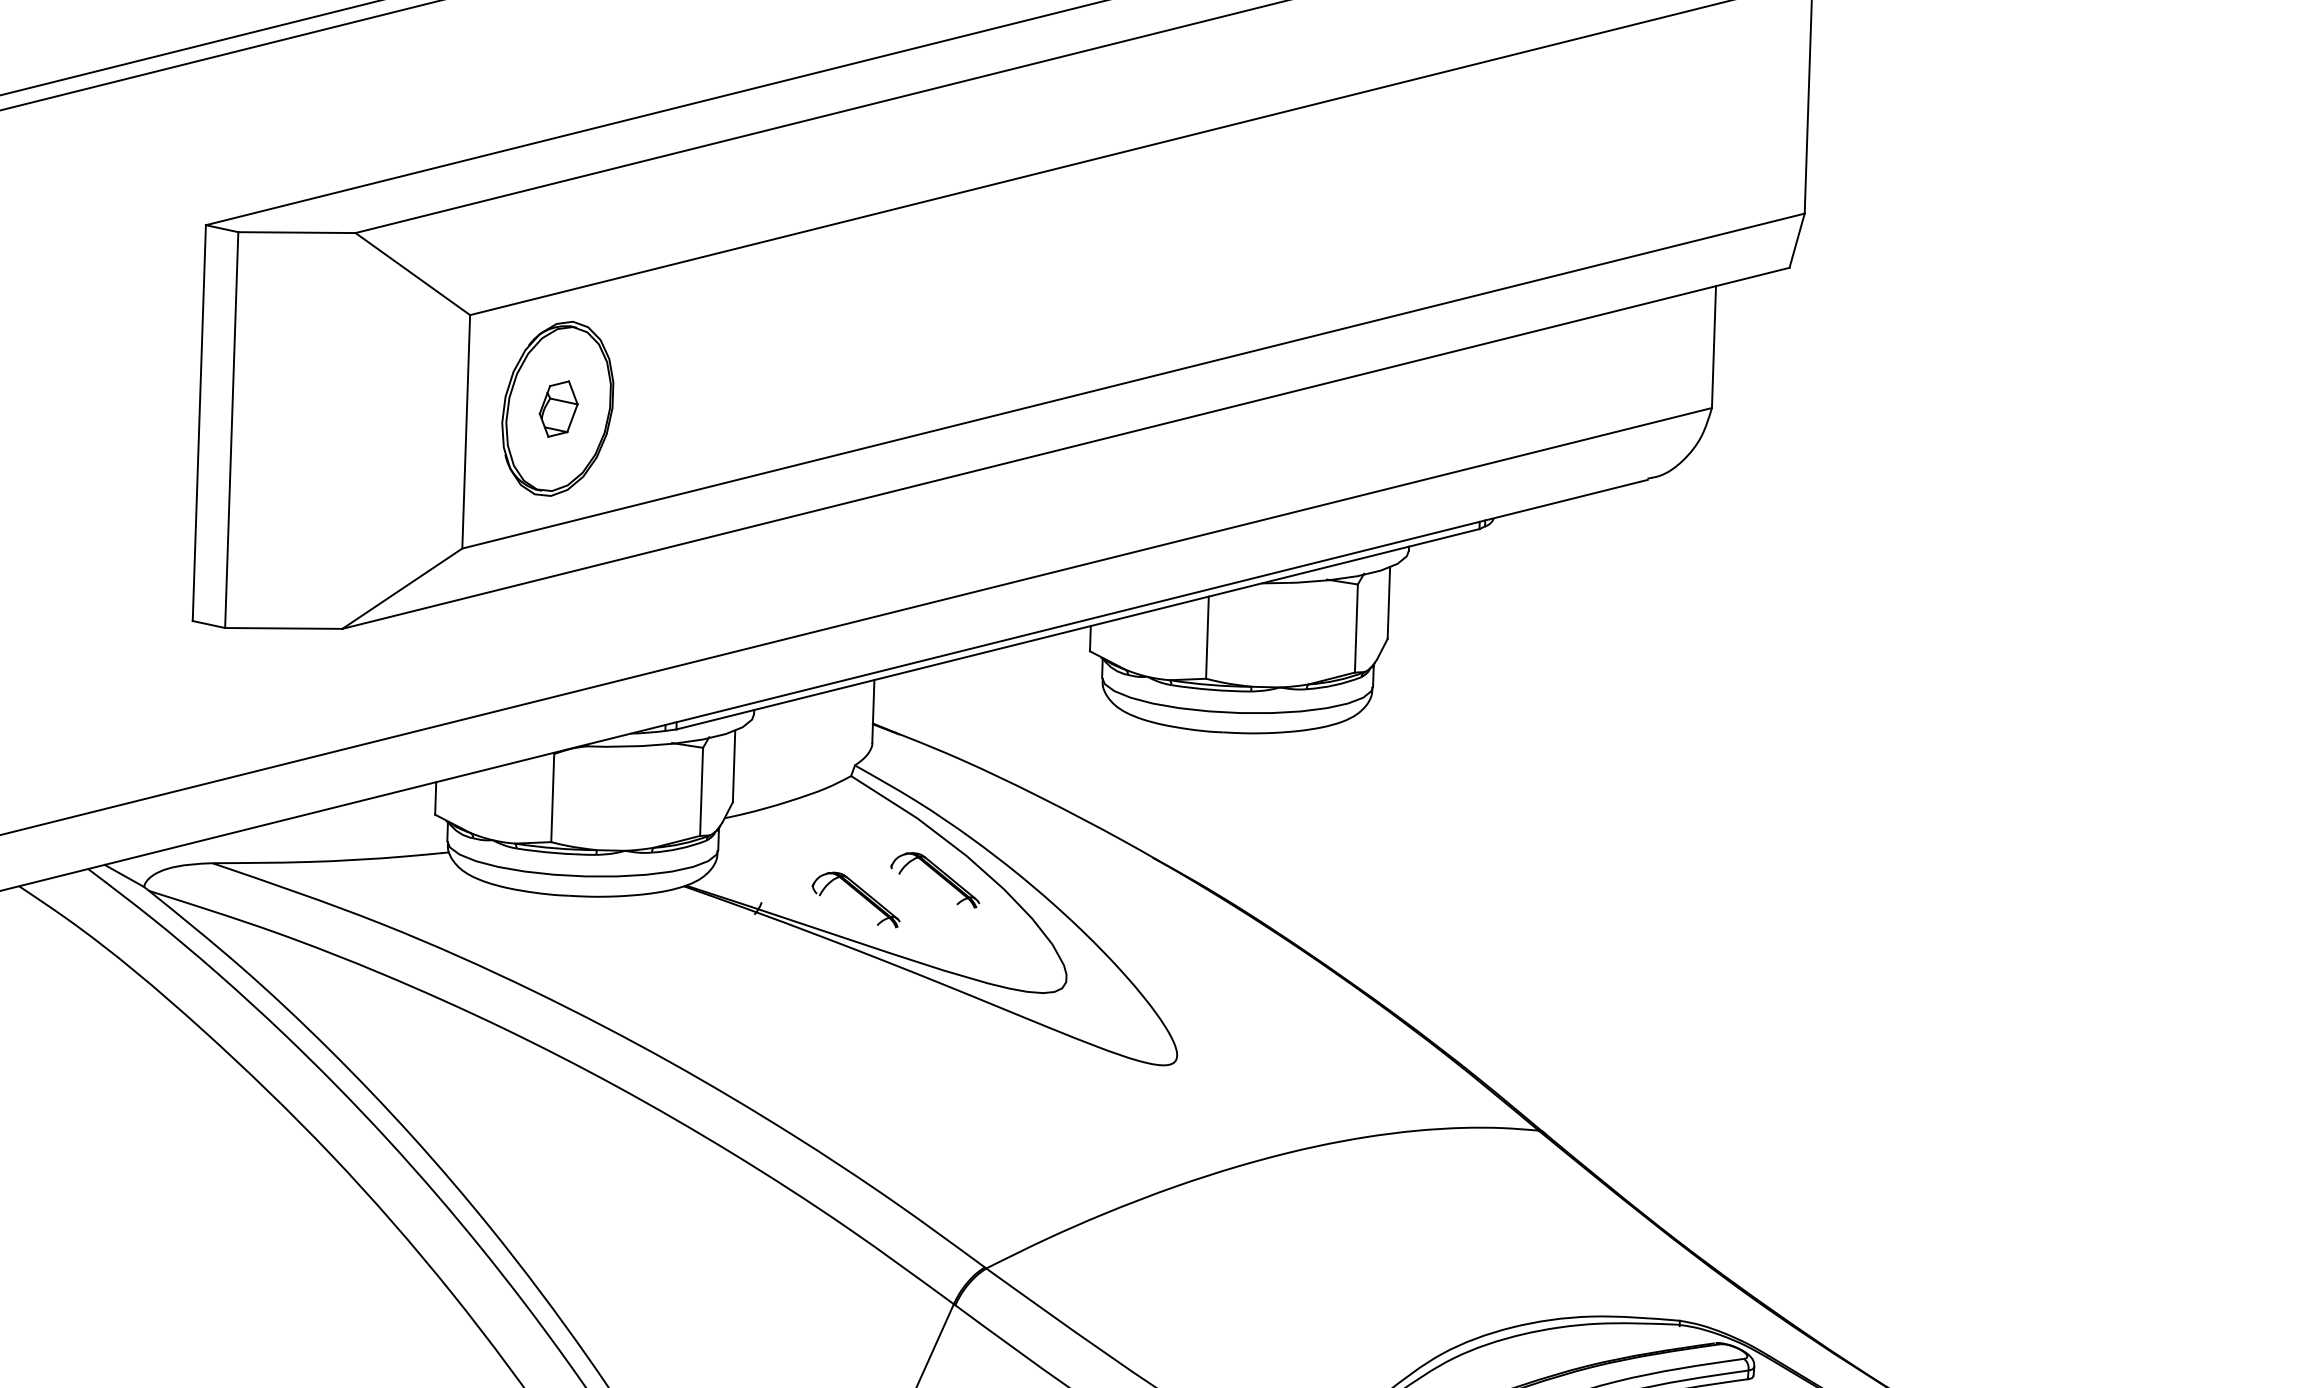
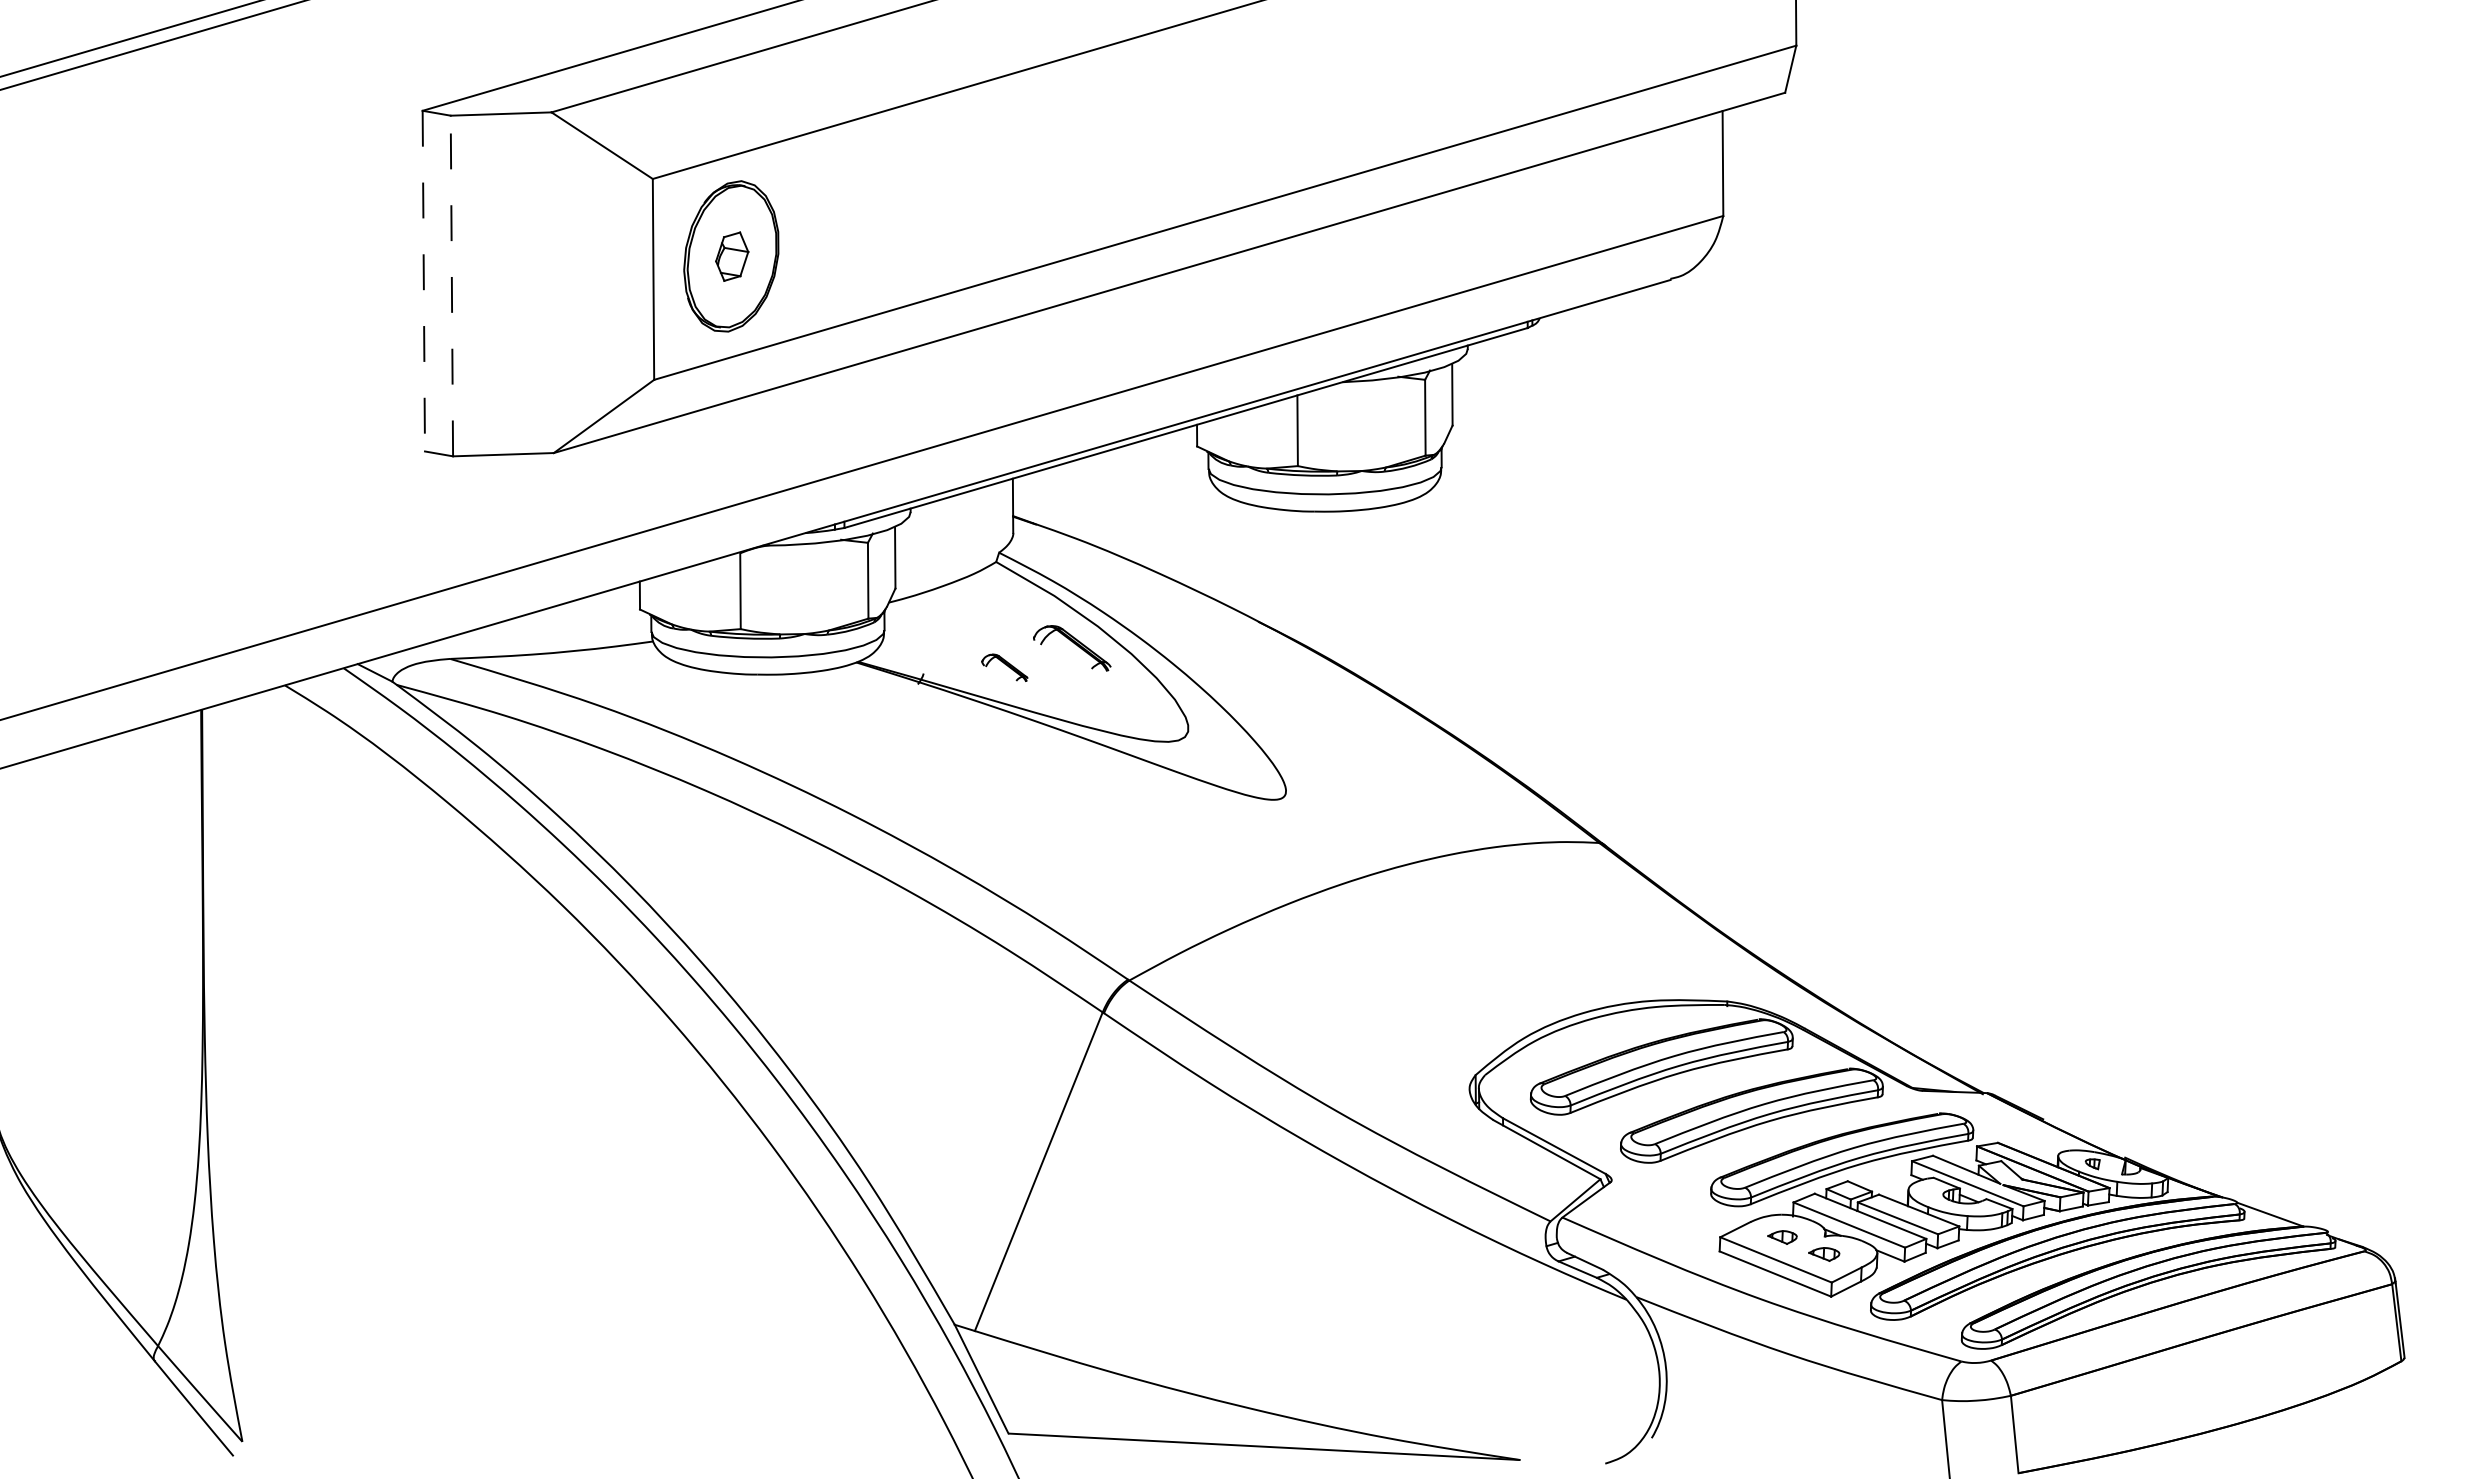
line: (198, 423) -> (423, 281), solid -> dashed
line: (231, 429) -> (451, 285), solid -> dashed
part: (855, 899) -> (1004, 667), size x0.6

